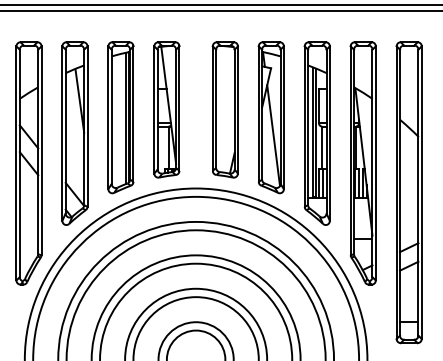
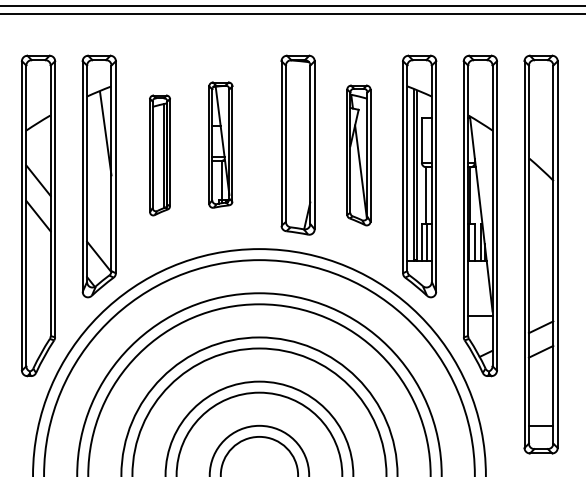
part: (166, 109) -> (220, 144), size x0.7
part: (120, 117) -> (159, 155), size x0.6
part: (271, 117) -> (358, 155), size x0.7

